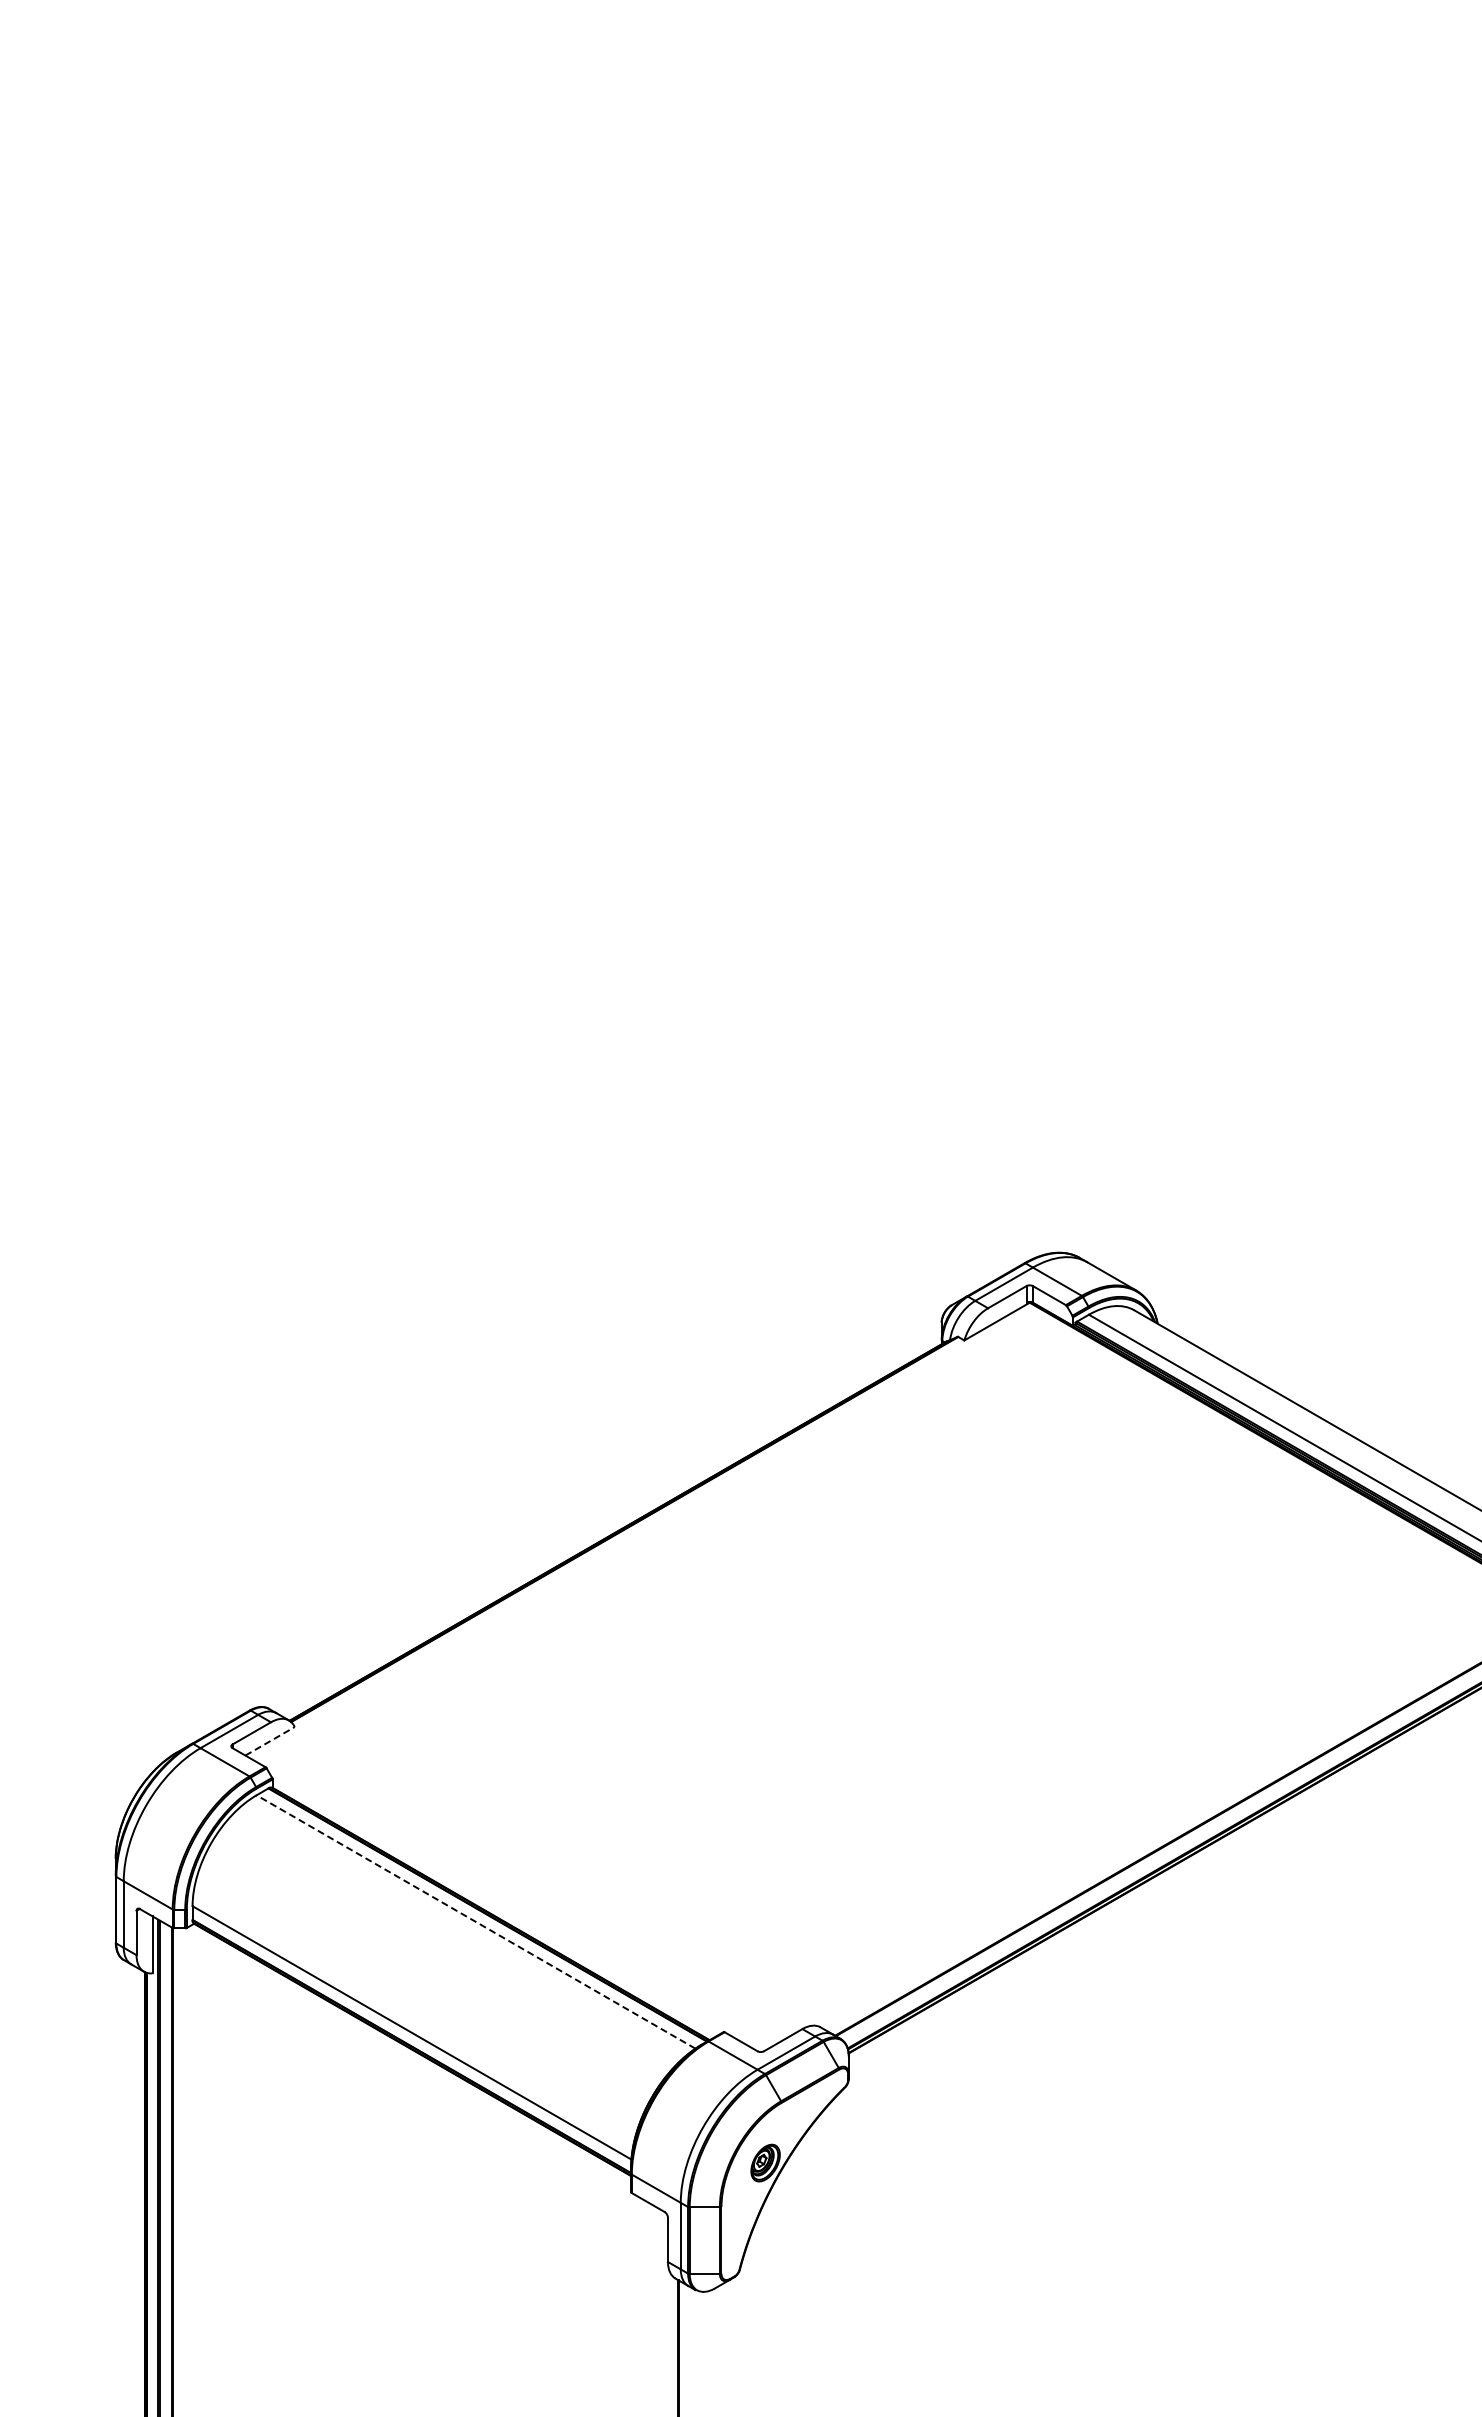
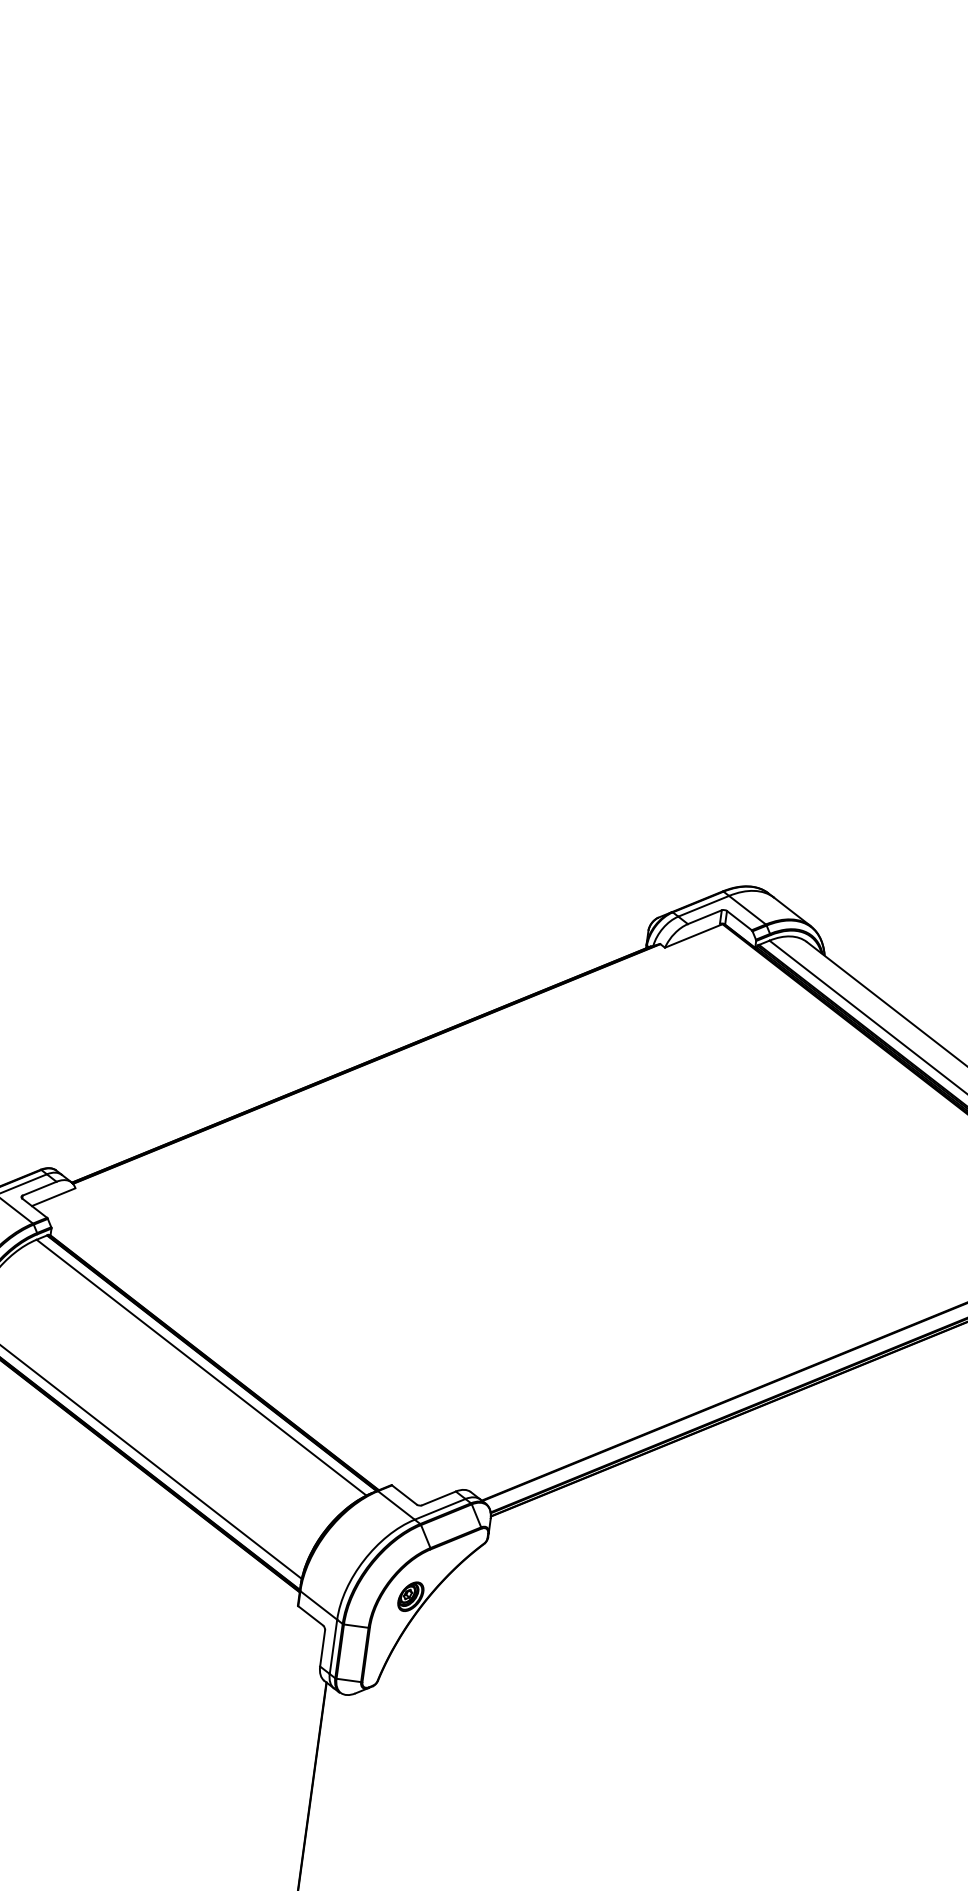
line: (270, 1741) -> (53, 1197), dashed -> solid
line: (475, 1921) -> (201, 1367), dashed -> solid

